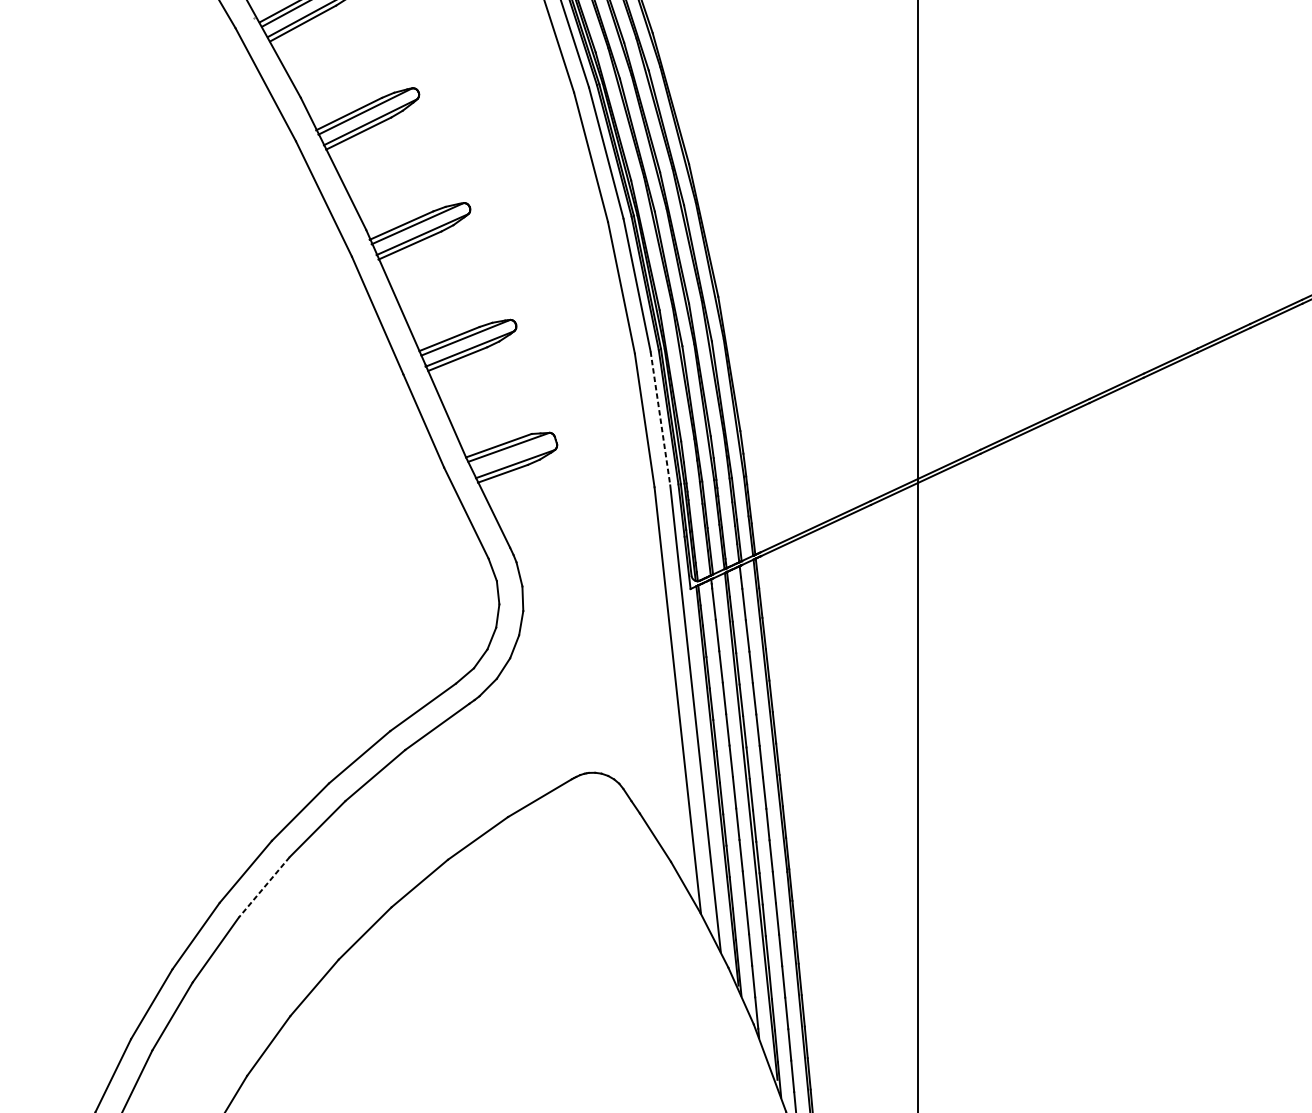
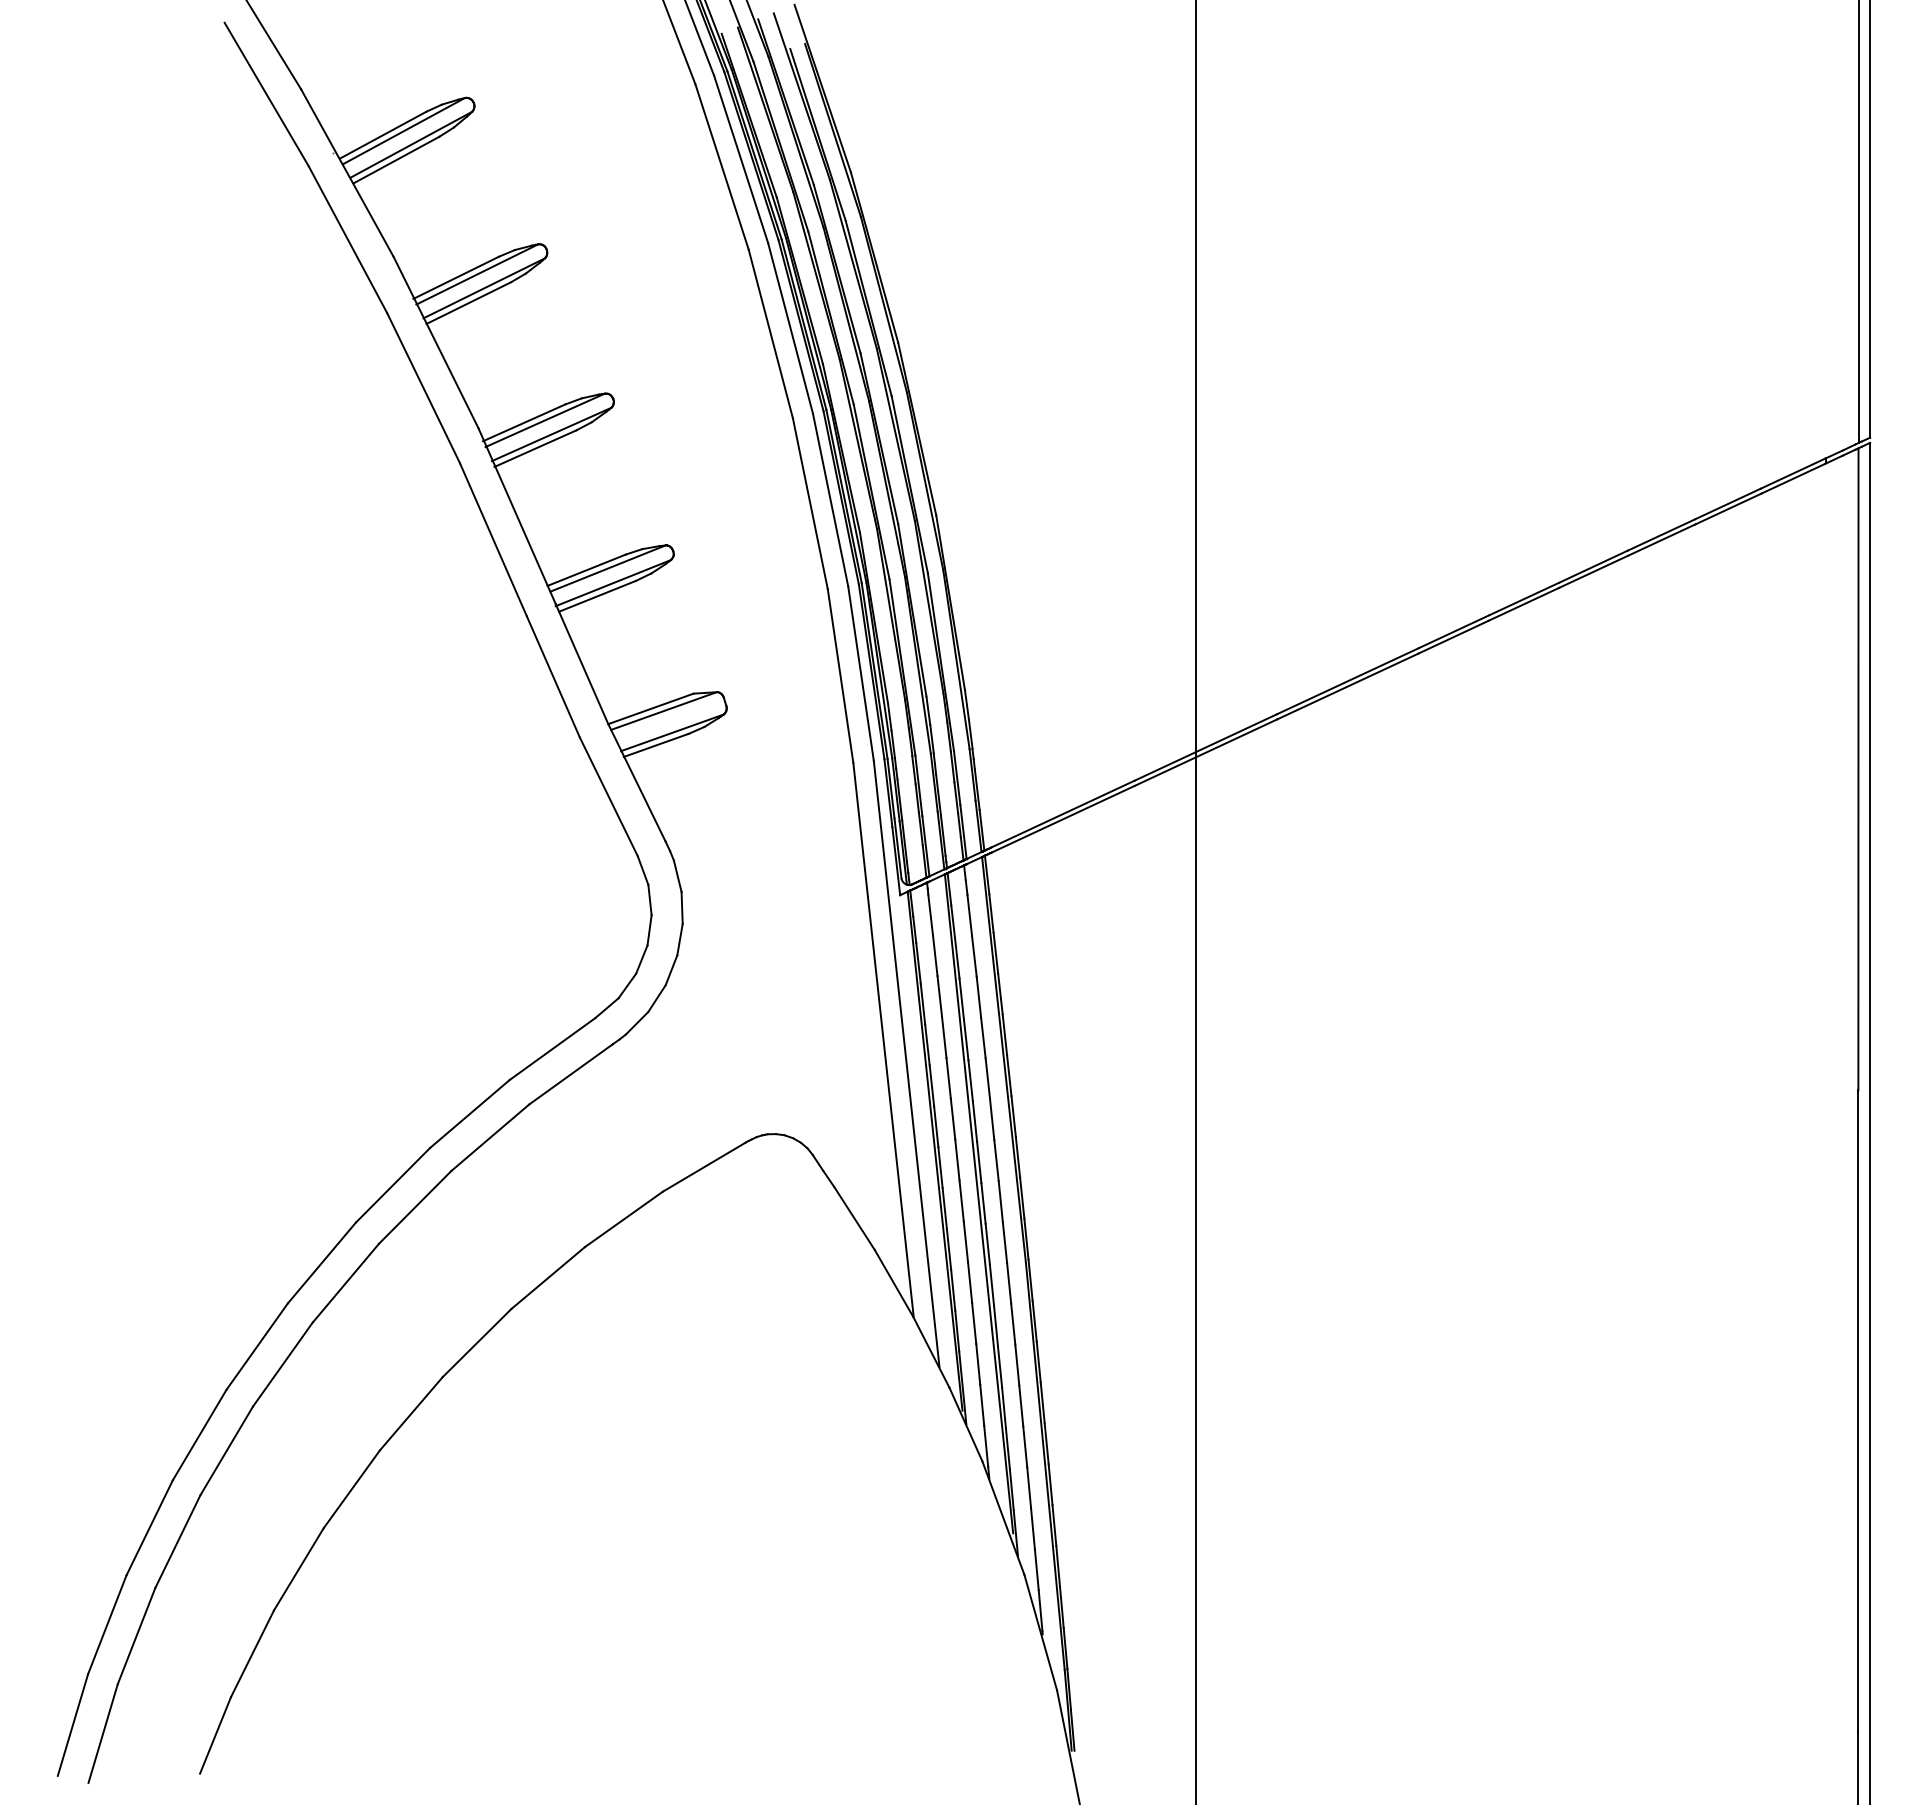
line: (660, 418) -> (861, 673), dashed -> solid
line: (263, 887) -> (345, 1283), dashed -> solid

